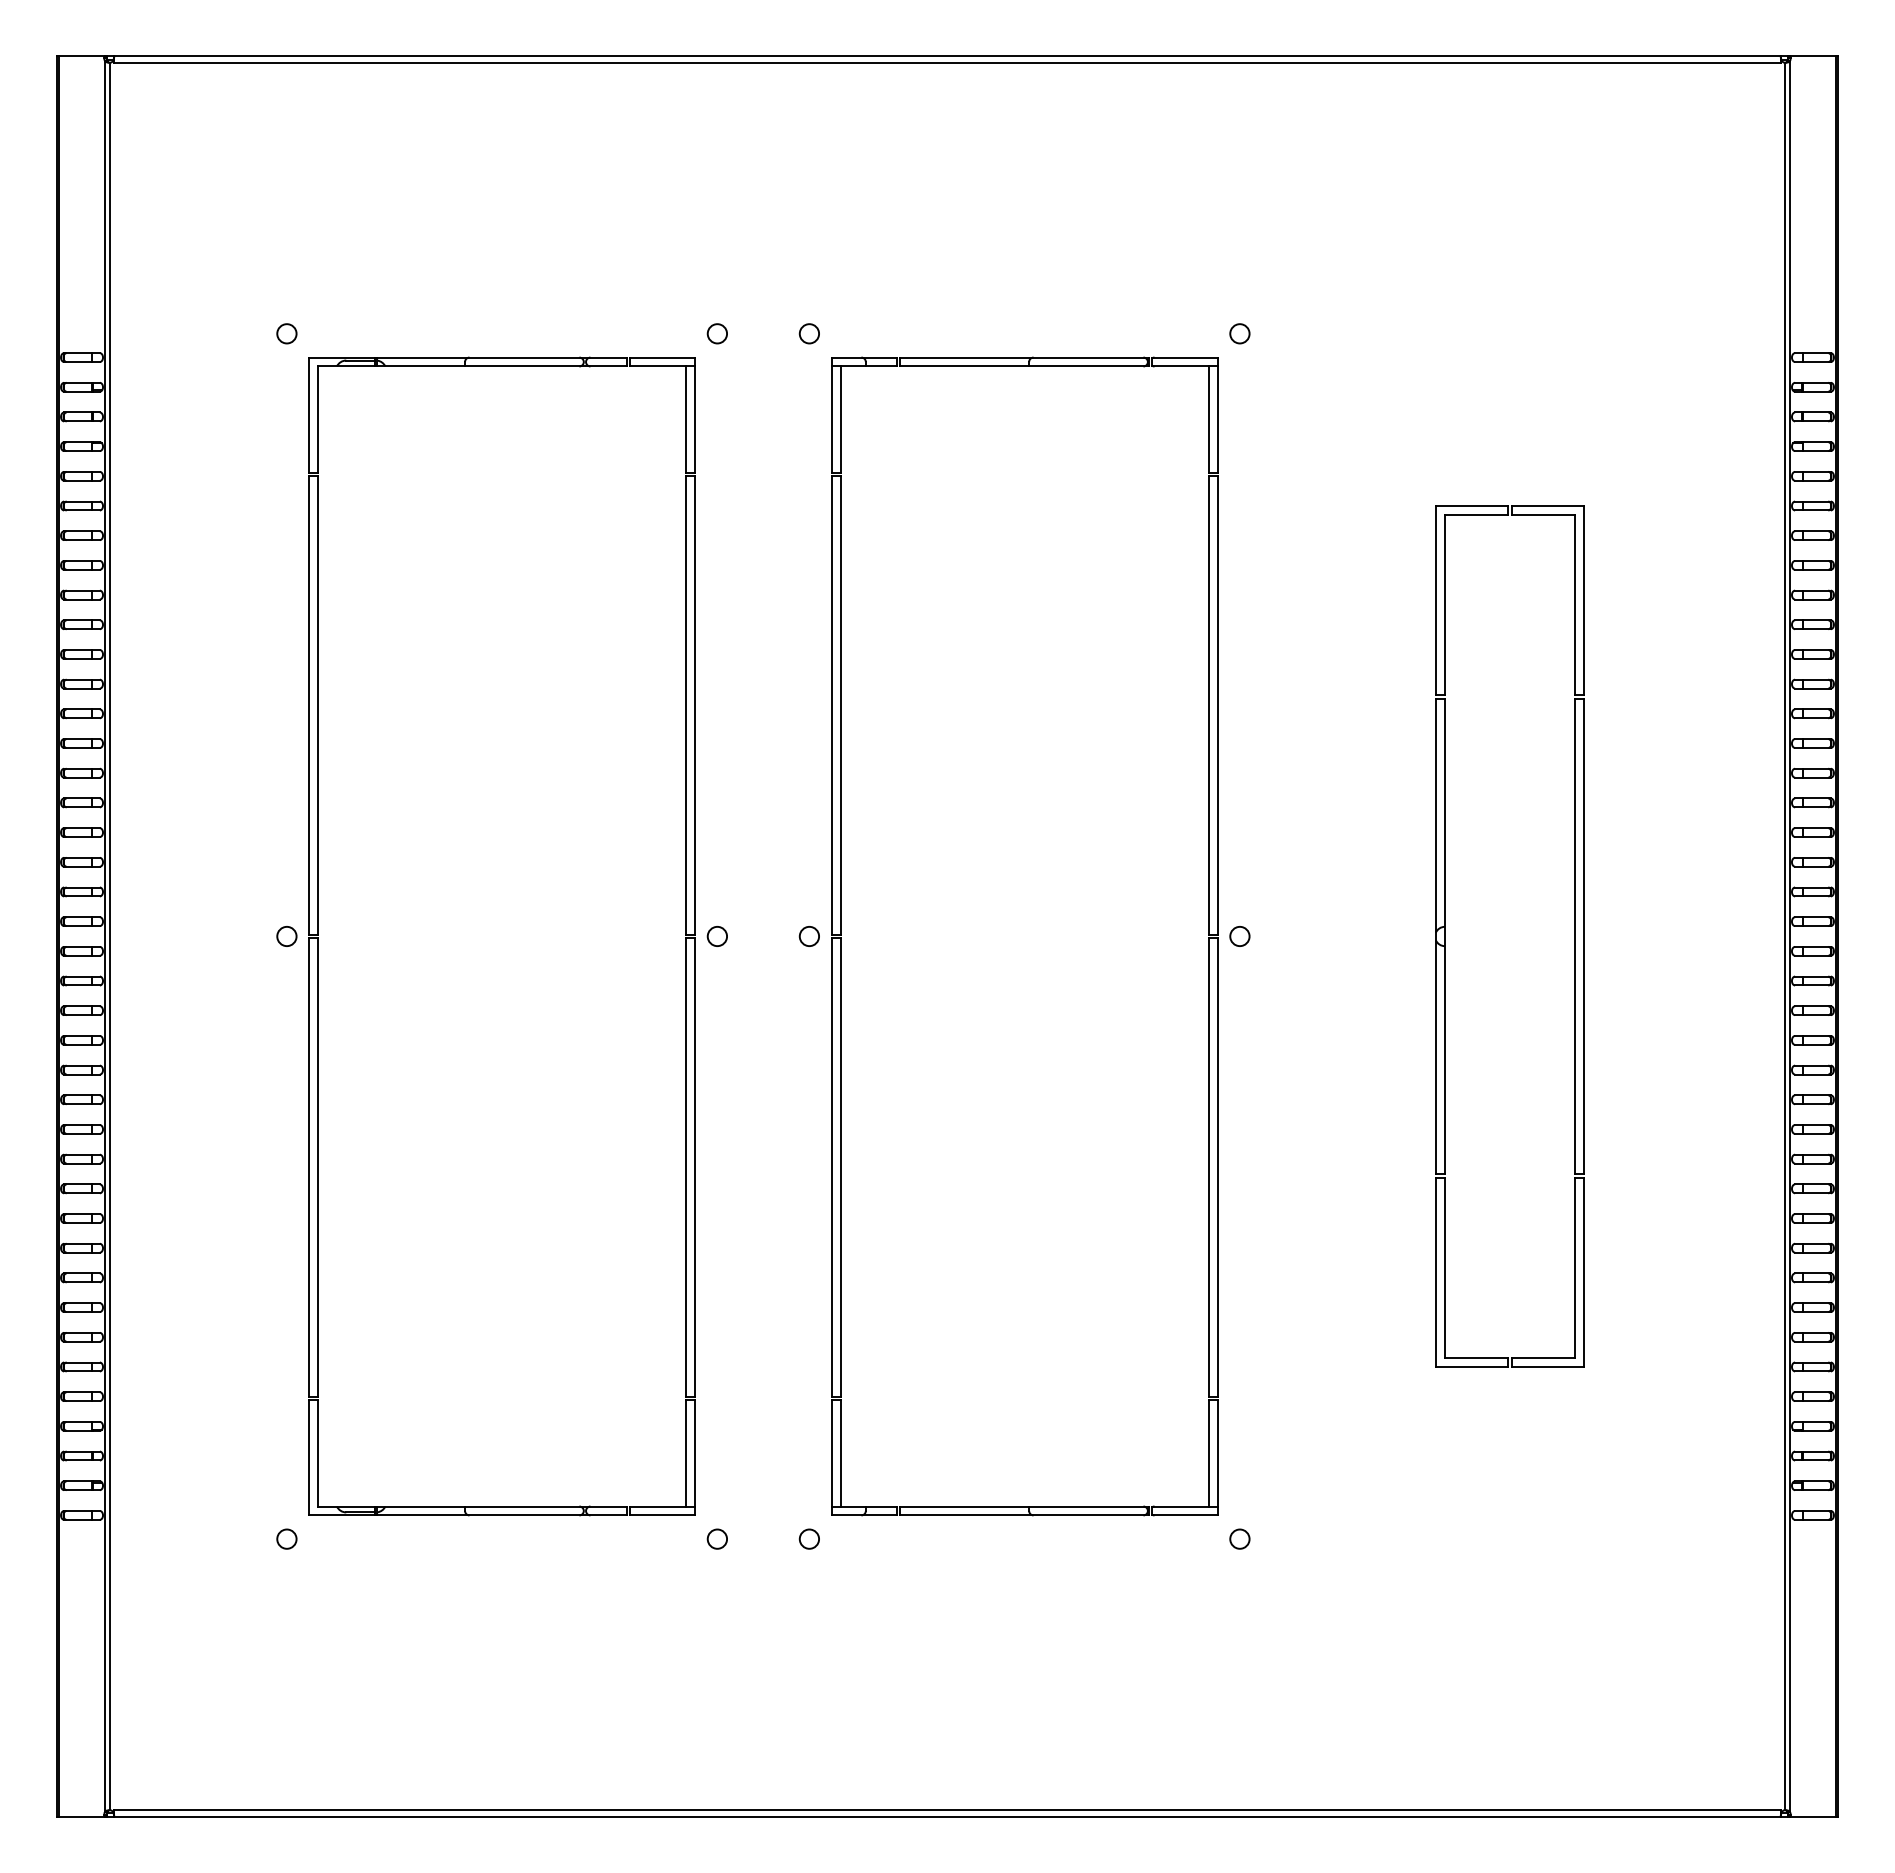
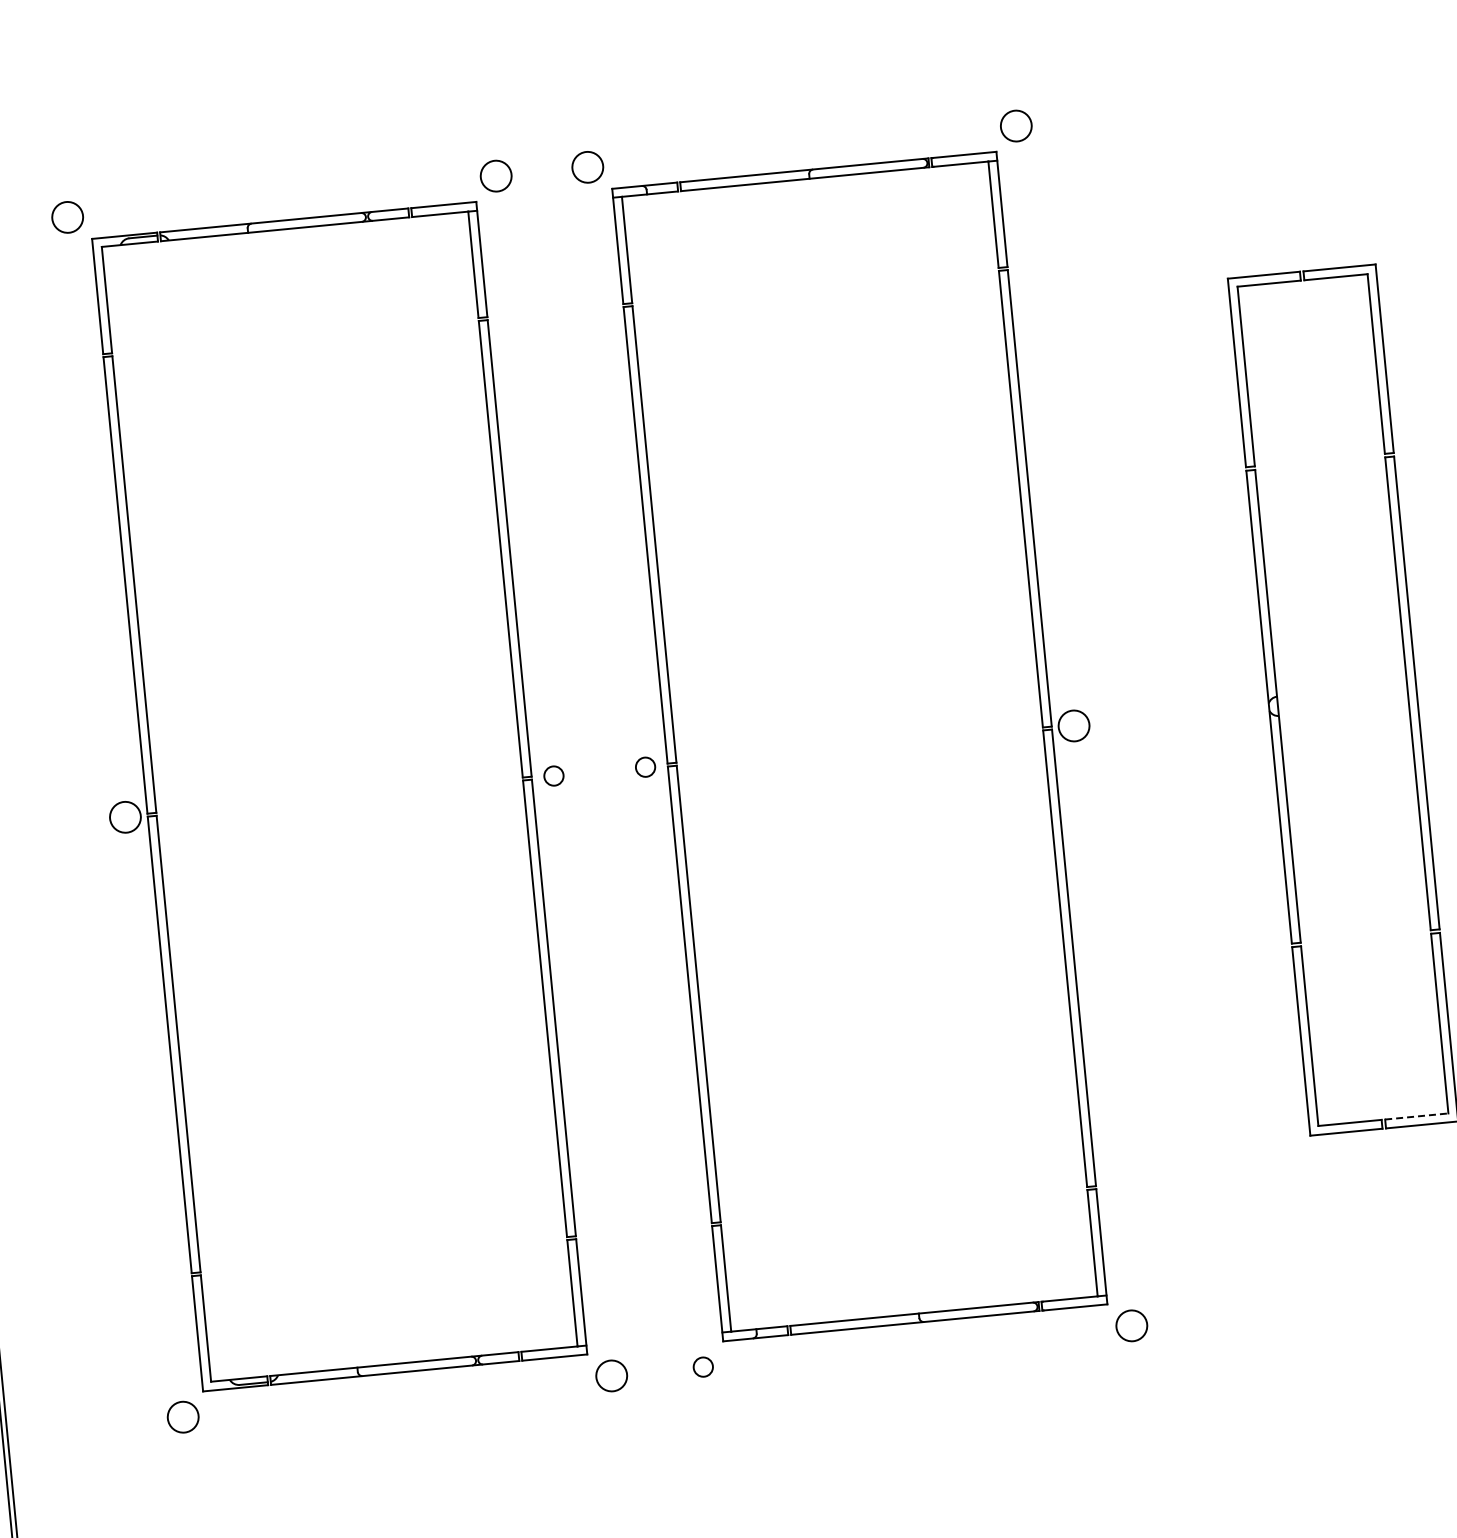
circle: (286, 333) -> (67, 217), size x1.6
circle: (717, 333) -> (496, 175), size x1.6
circle: (809, 333) -> (587, 167), size x1.6
circle: (1239, 333) -> (1015, 125), size x1.6
circle: (286, 936) -> (125, 817), size x1.6
circle: (1239, 936) -> (1073, 726), size x1.6
line: (1543, 1358) -> (1416, 1116), solid -> dashed
circle: (286, 1538) -> (182, 1416), size x1.6
circle: (717, 1538) -> (611, 1375), size x1.6
circle: (1239, 1538) -> (1131, 1325), size x1.6

